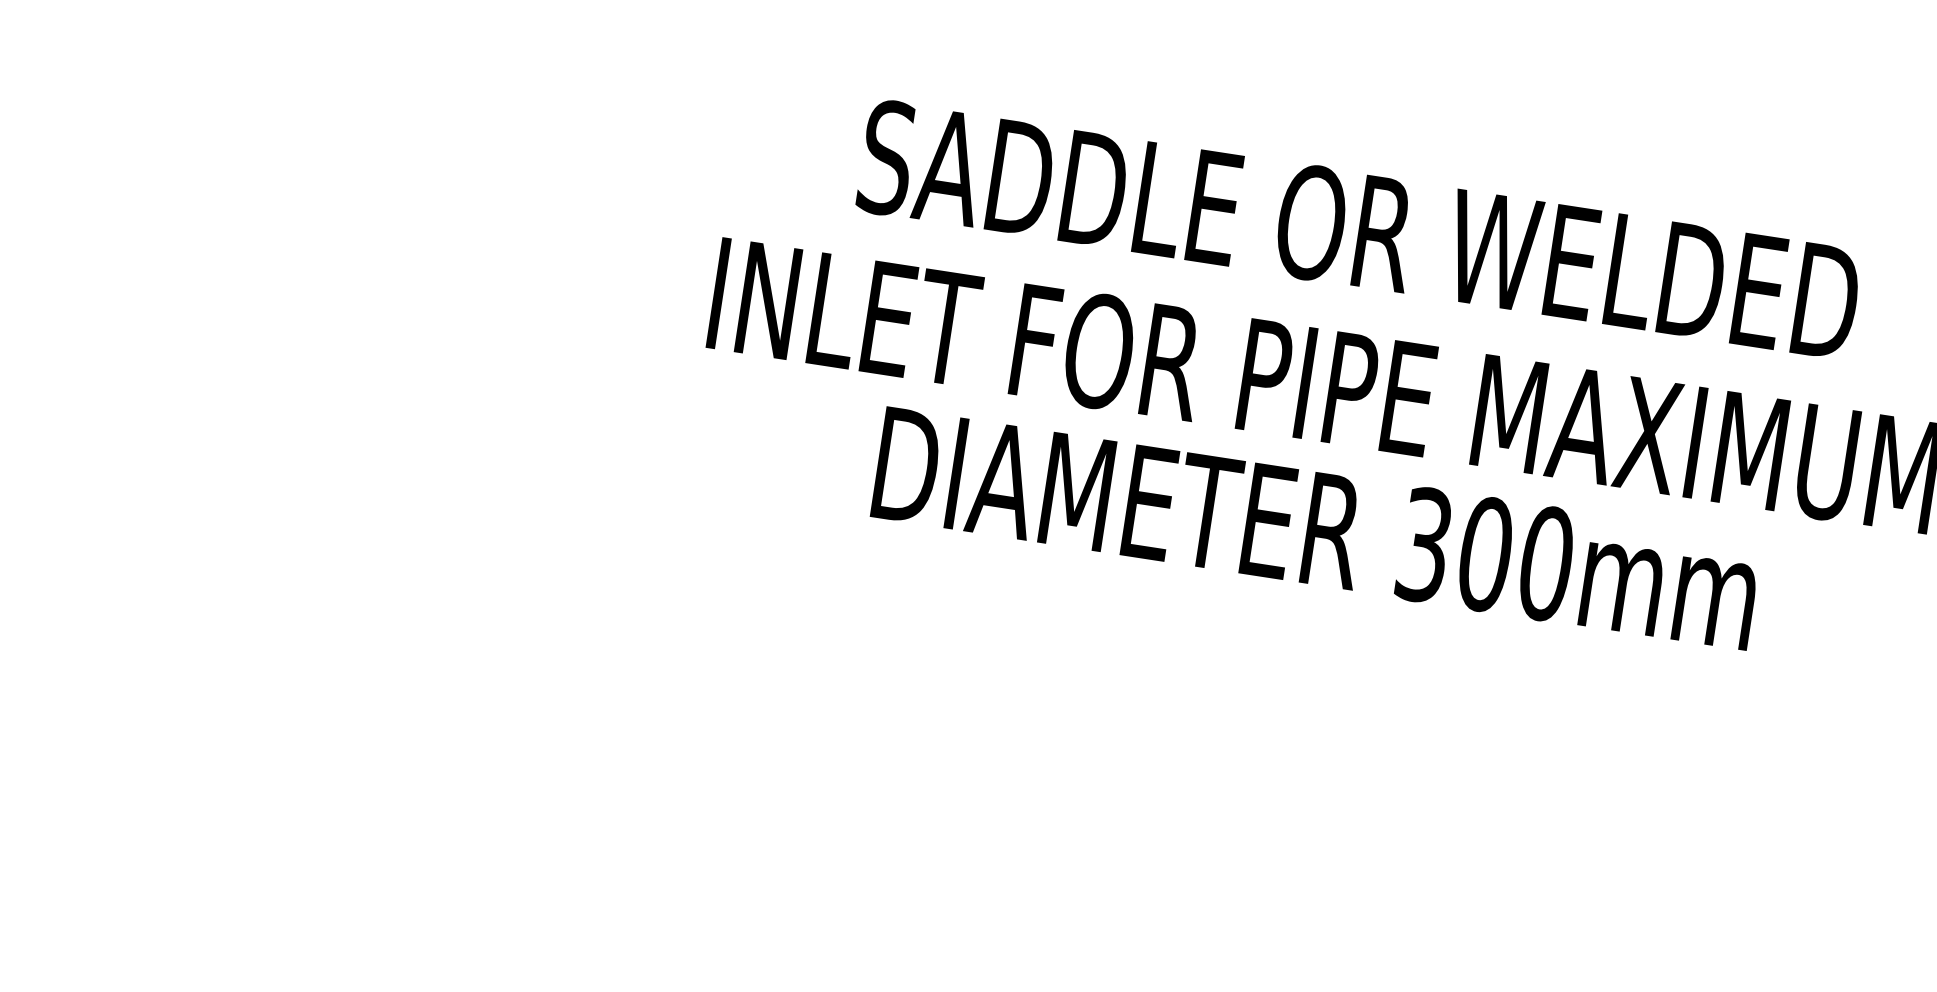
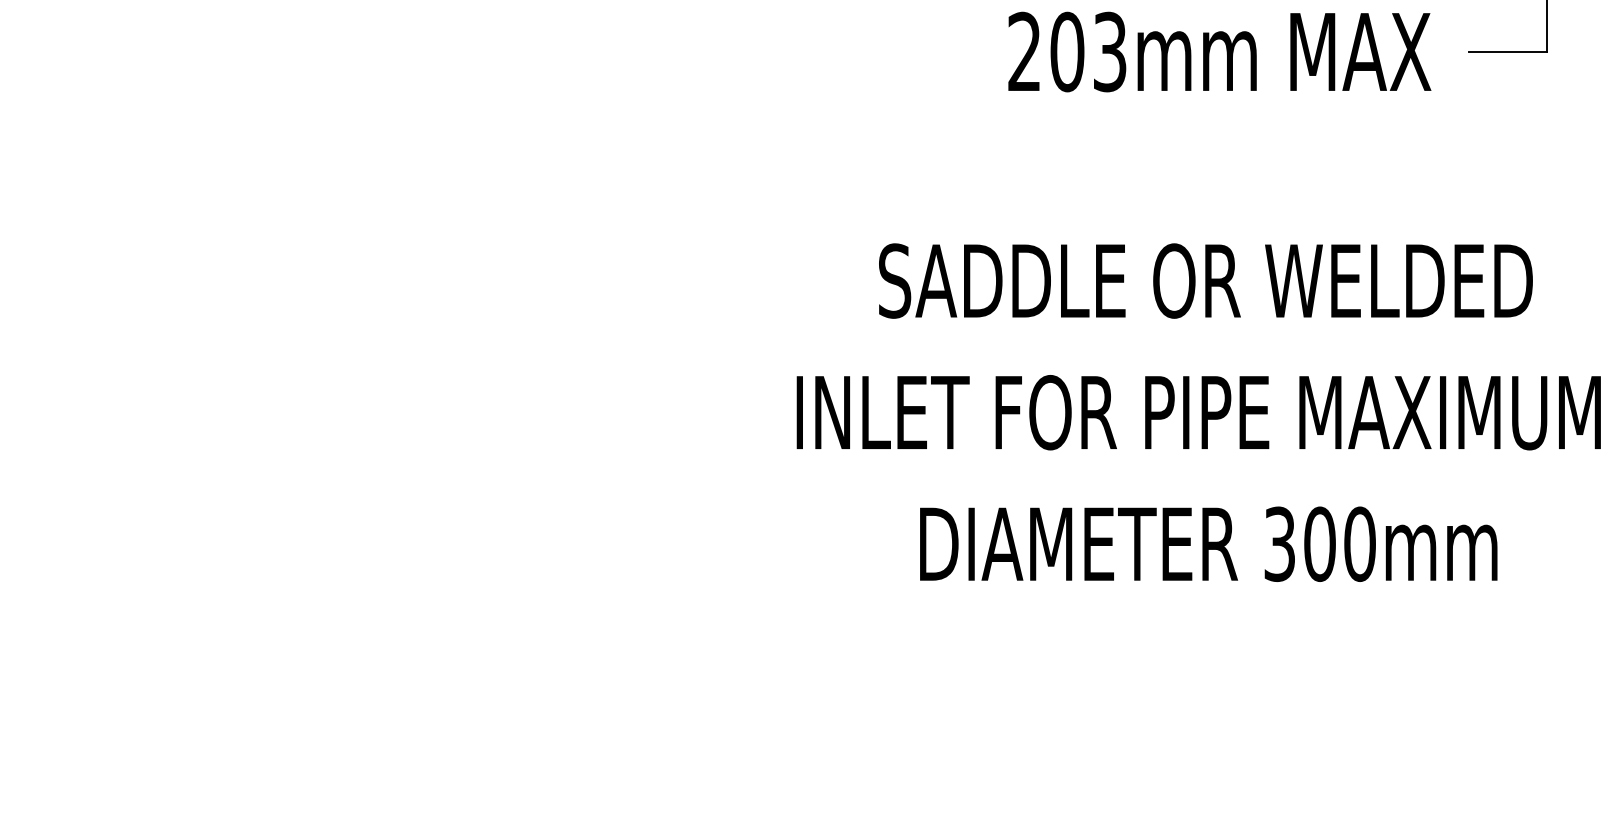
text: (1358, 229) -> (1205, 280), moved
text: (1316, 527) -> (1208, 543), moved

